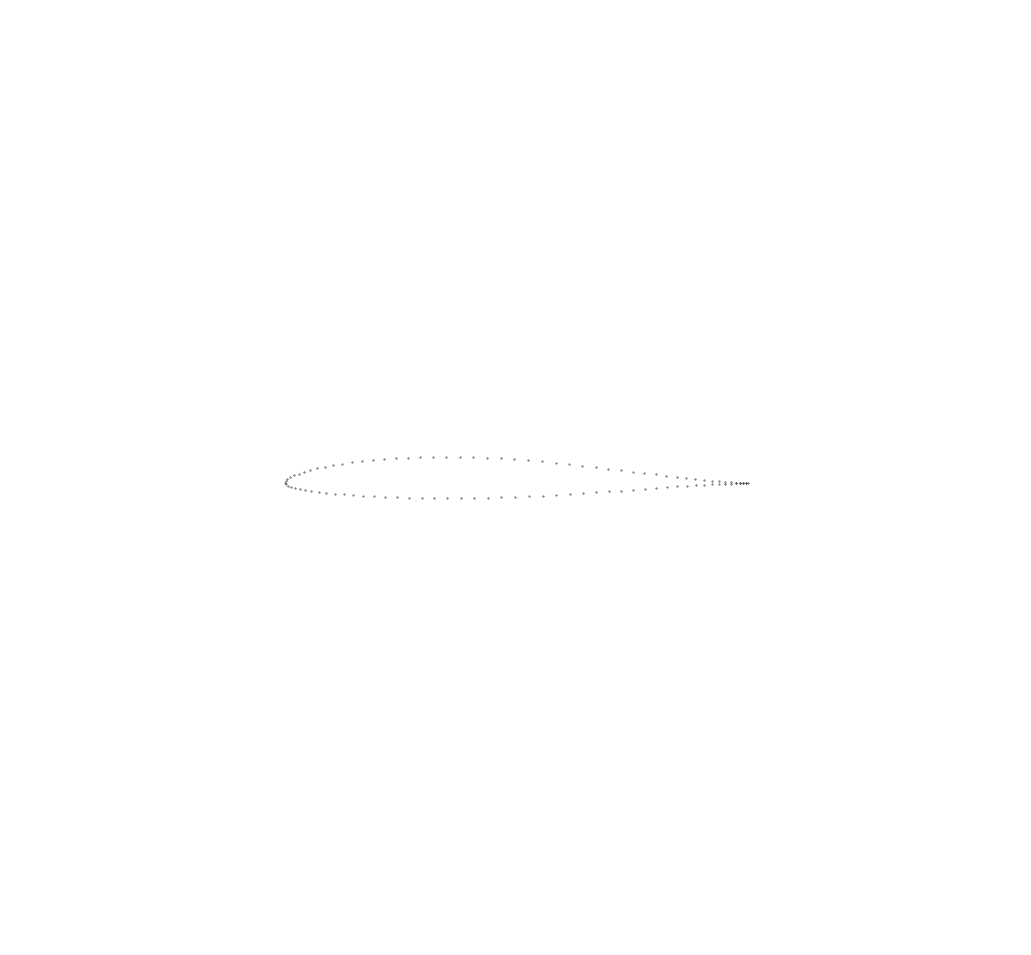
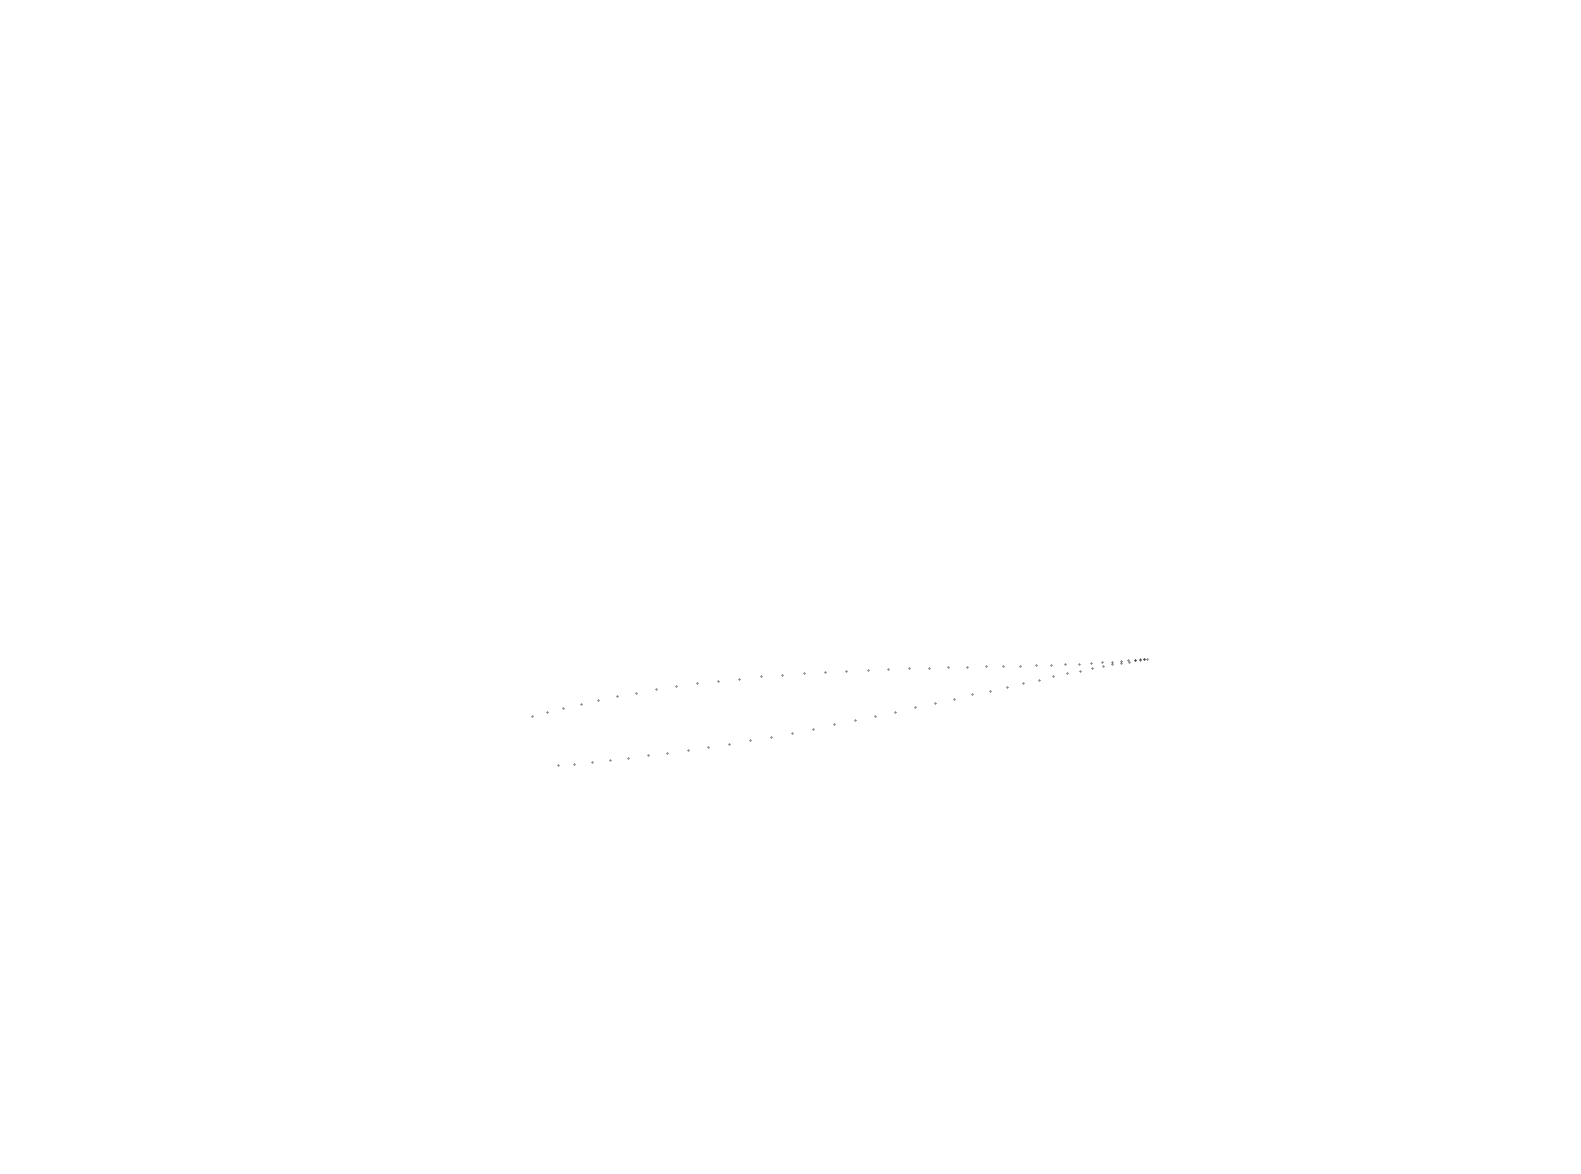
part: (317, 469) -> (480, 735), removed

